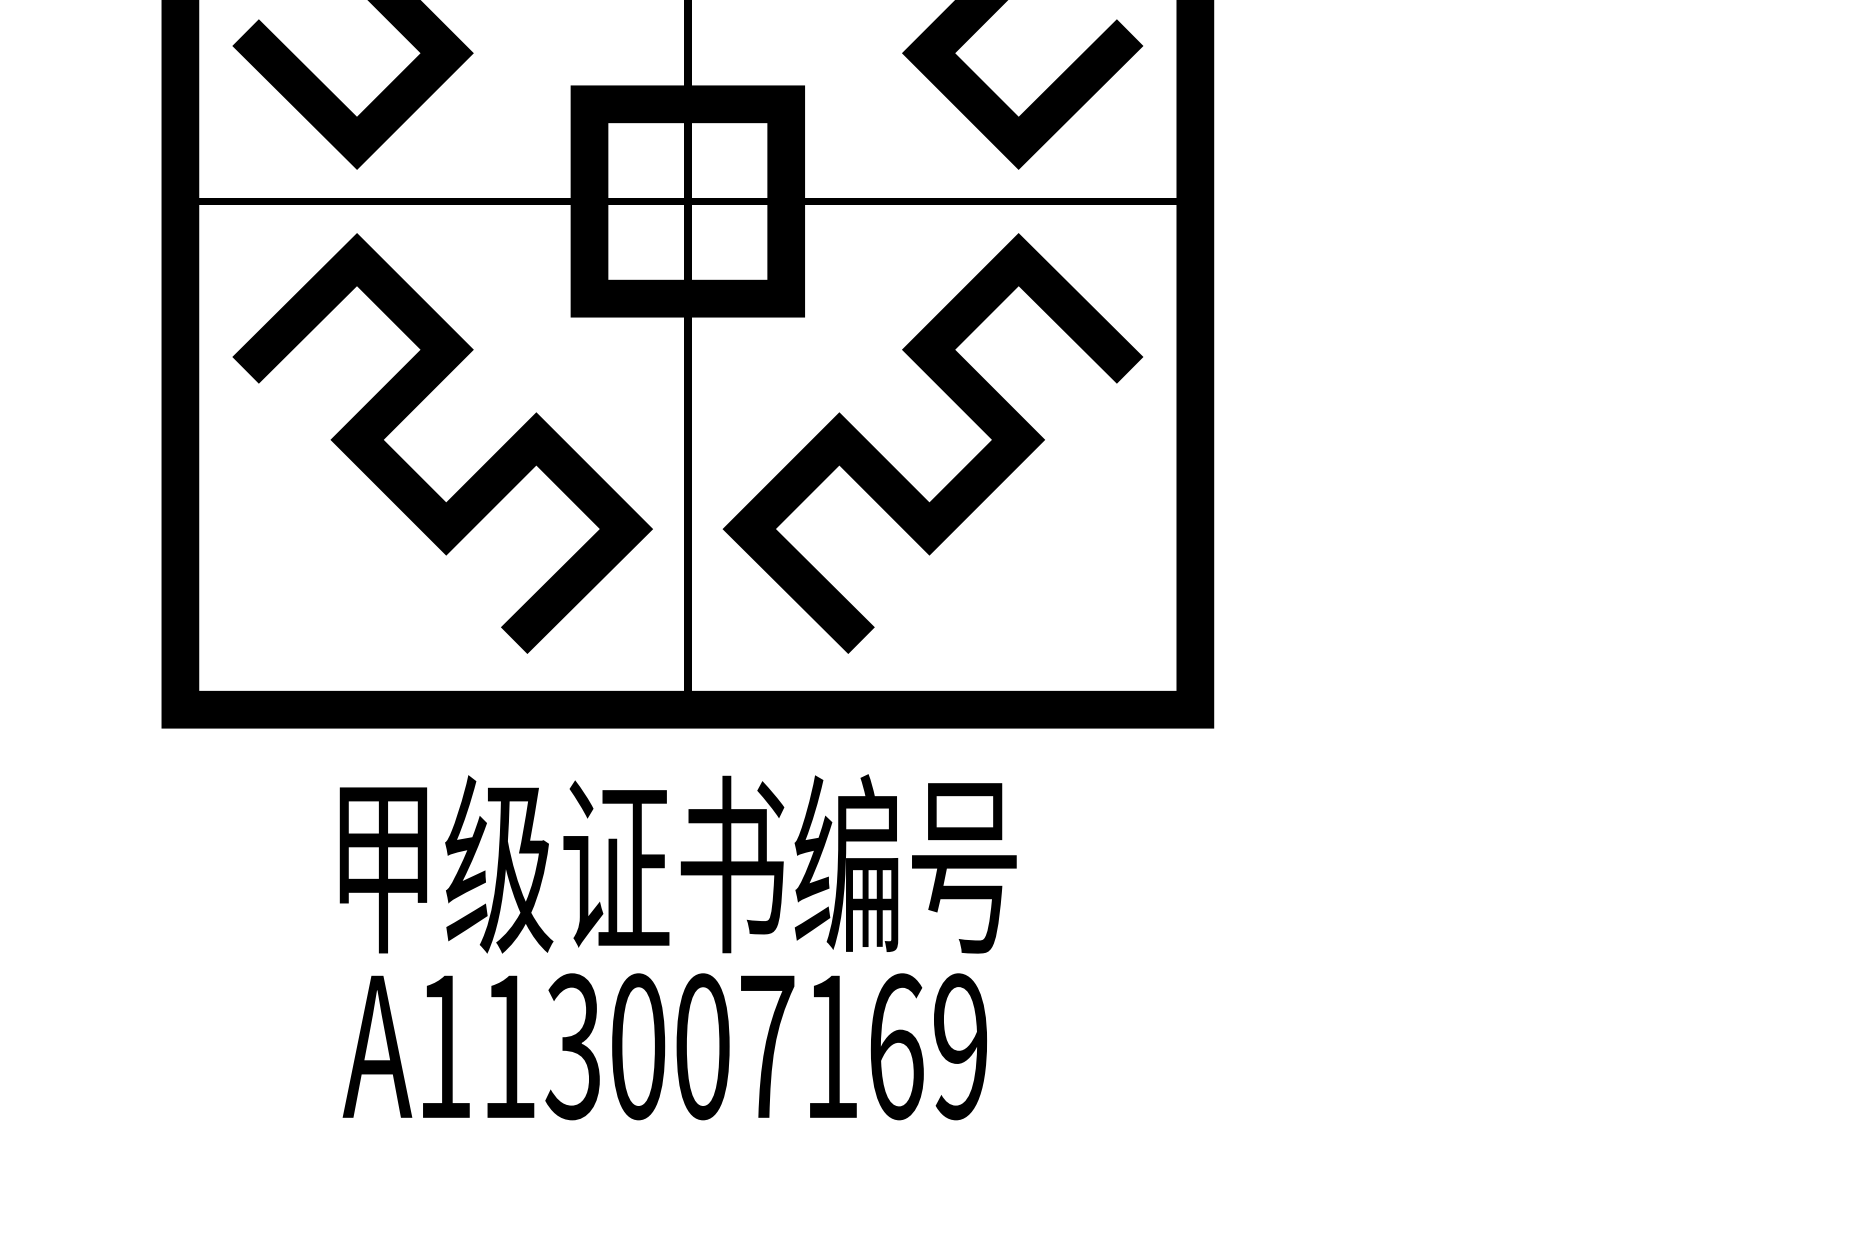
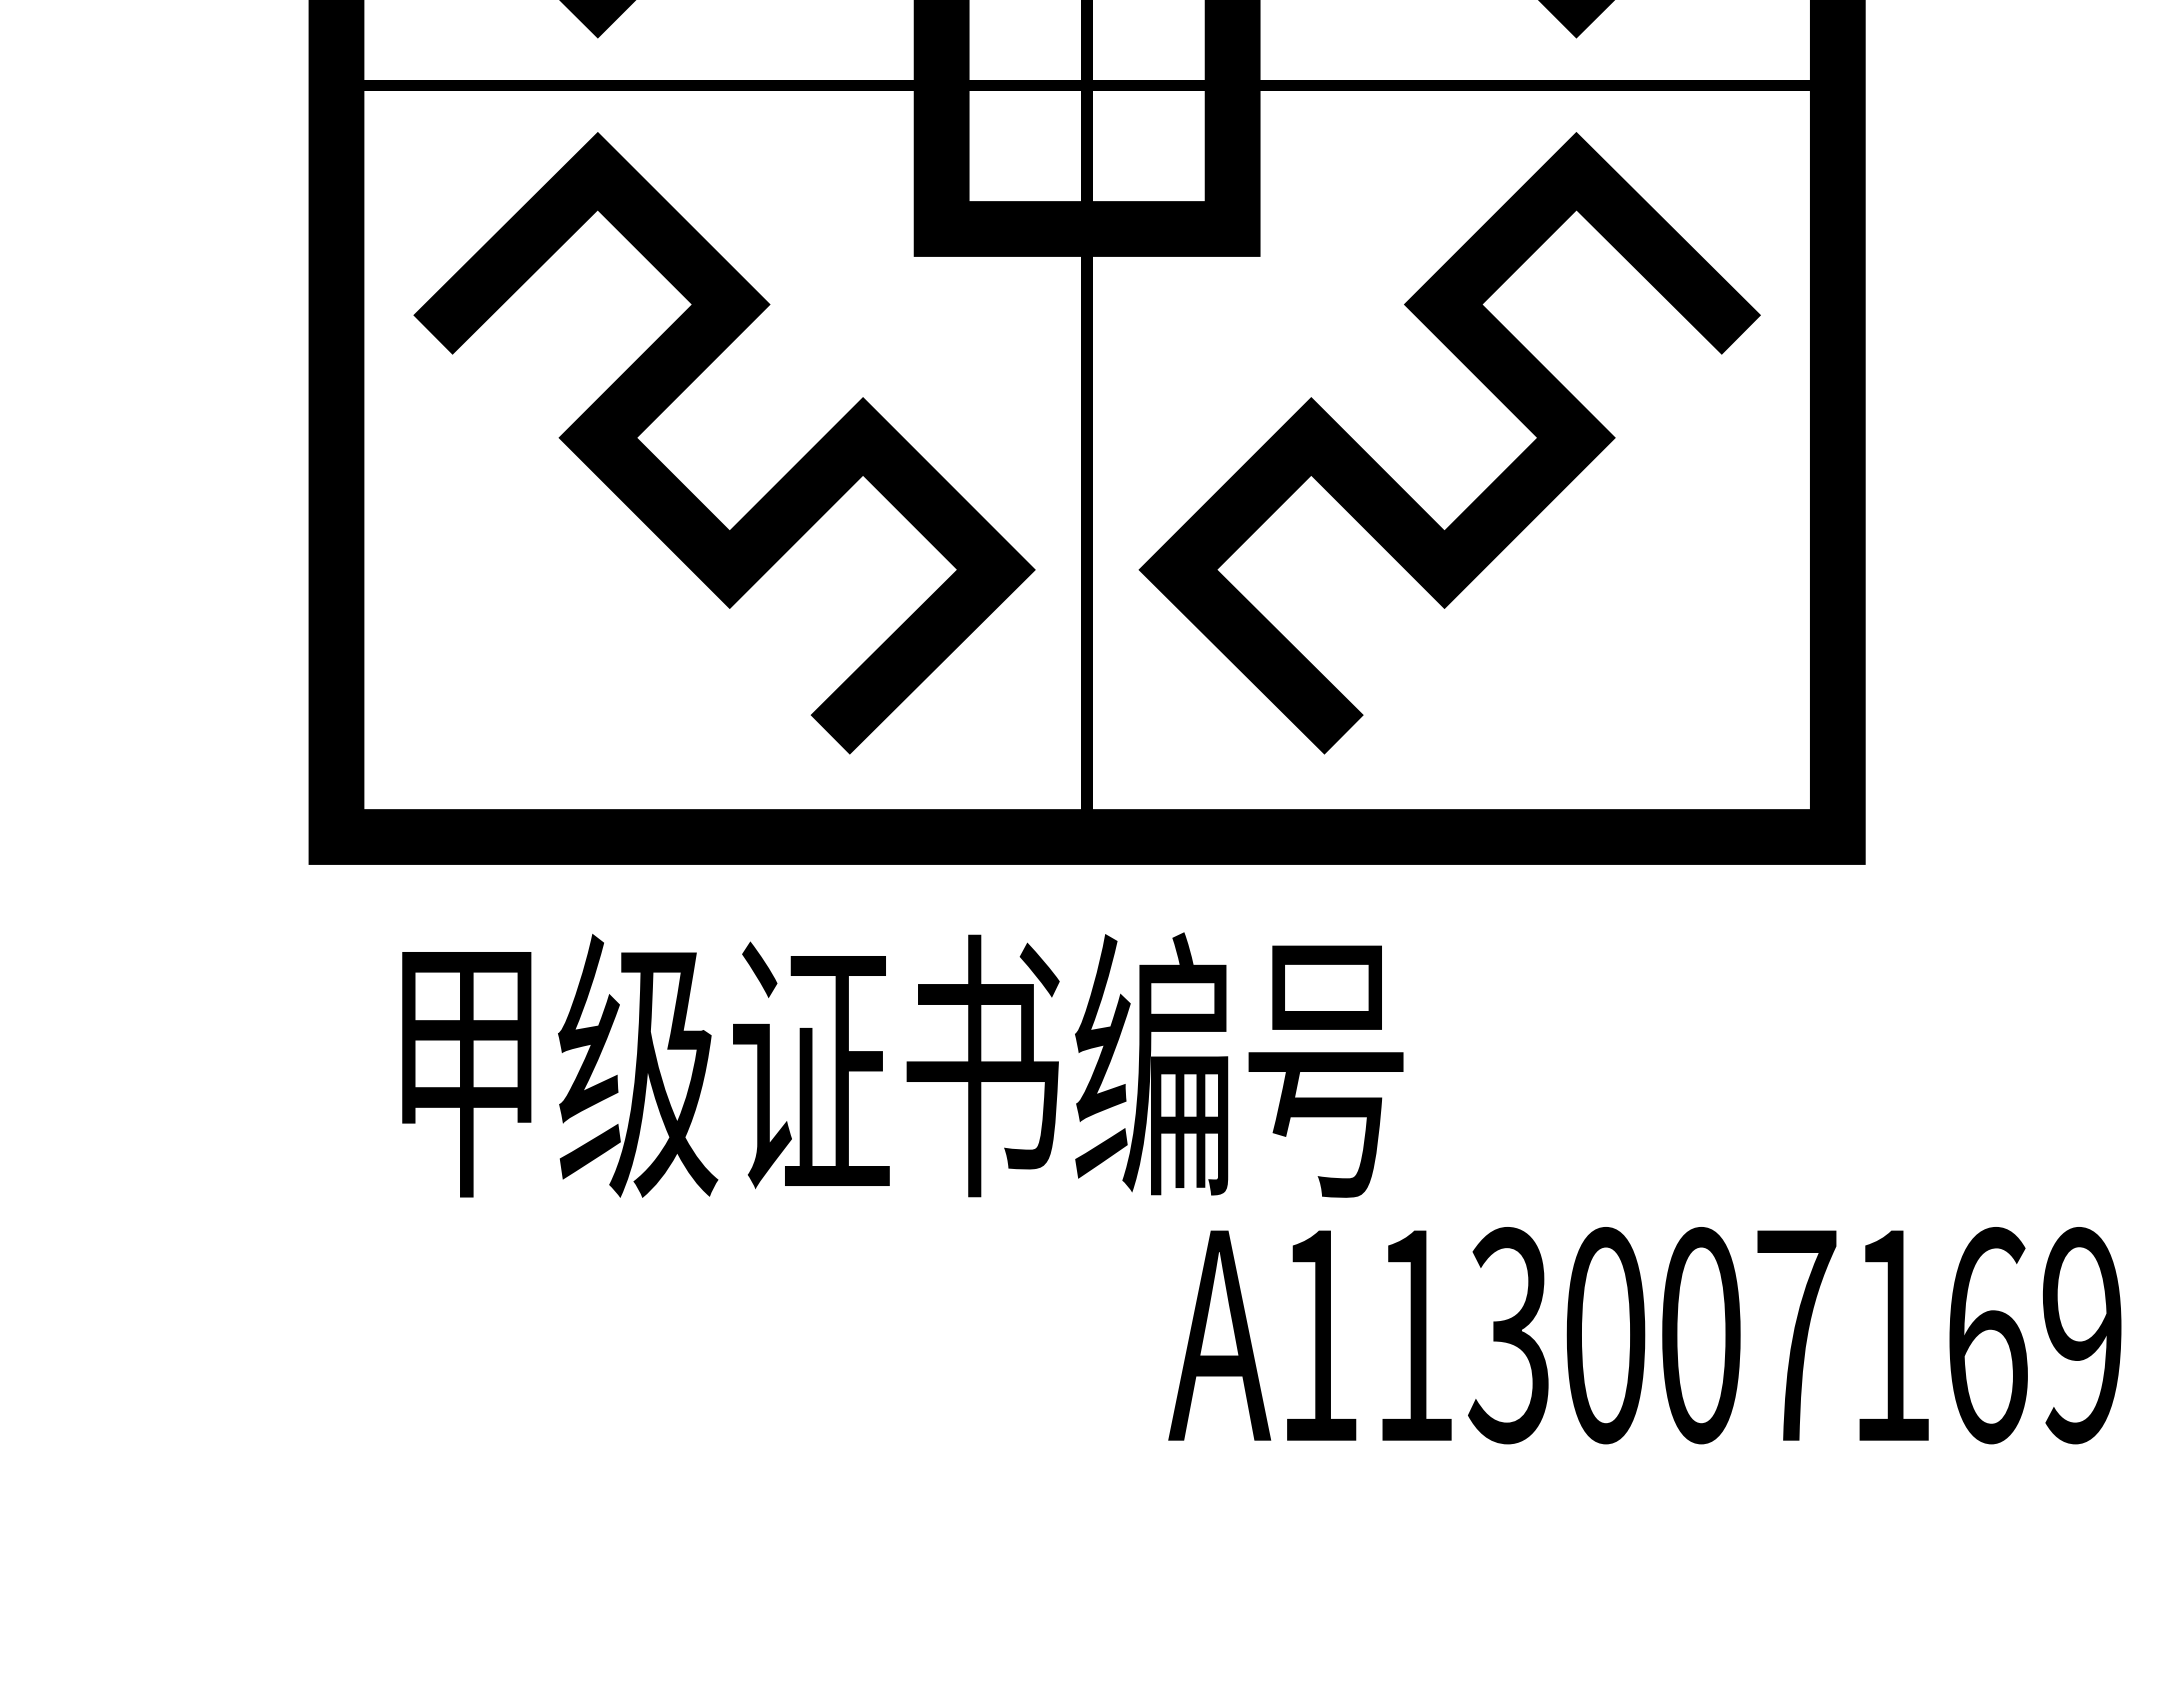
text: (677, 863) -> (901, 1064), moved
text: (664, 1046) -> (1644, 1335), moved

